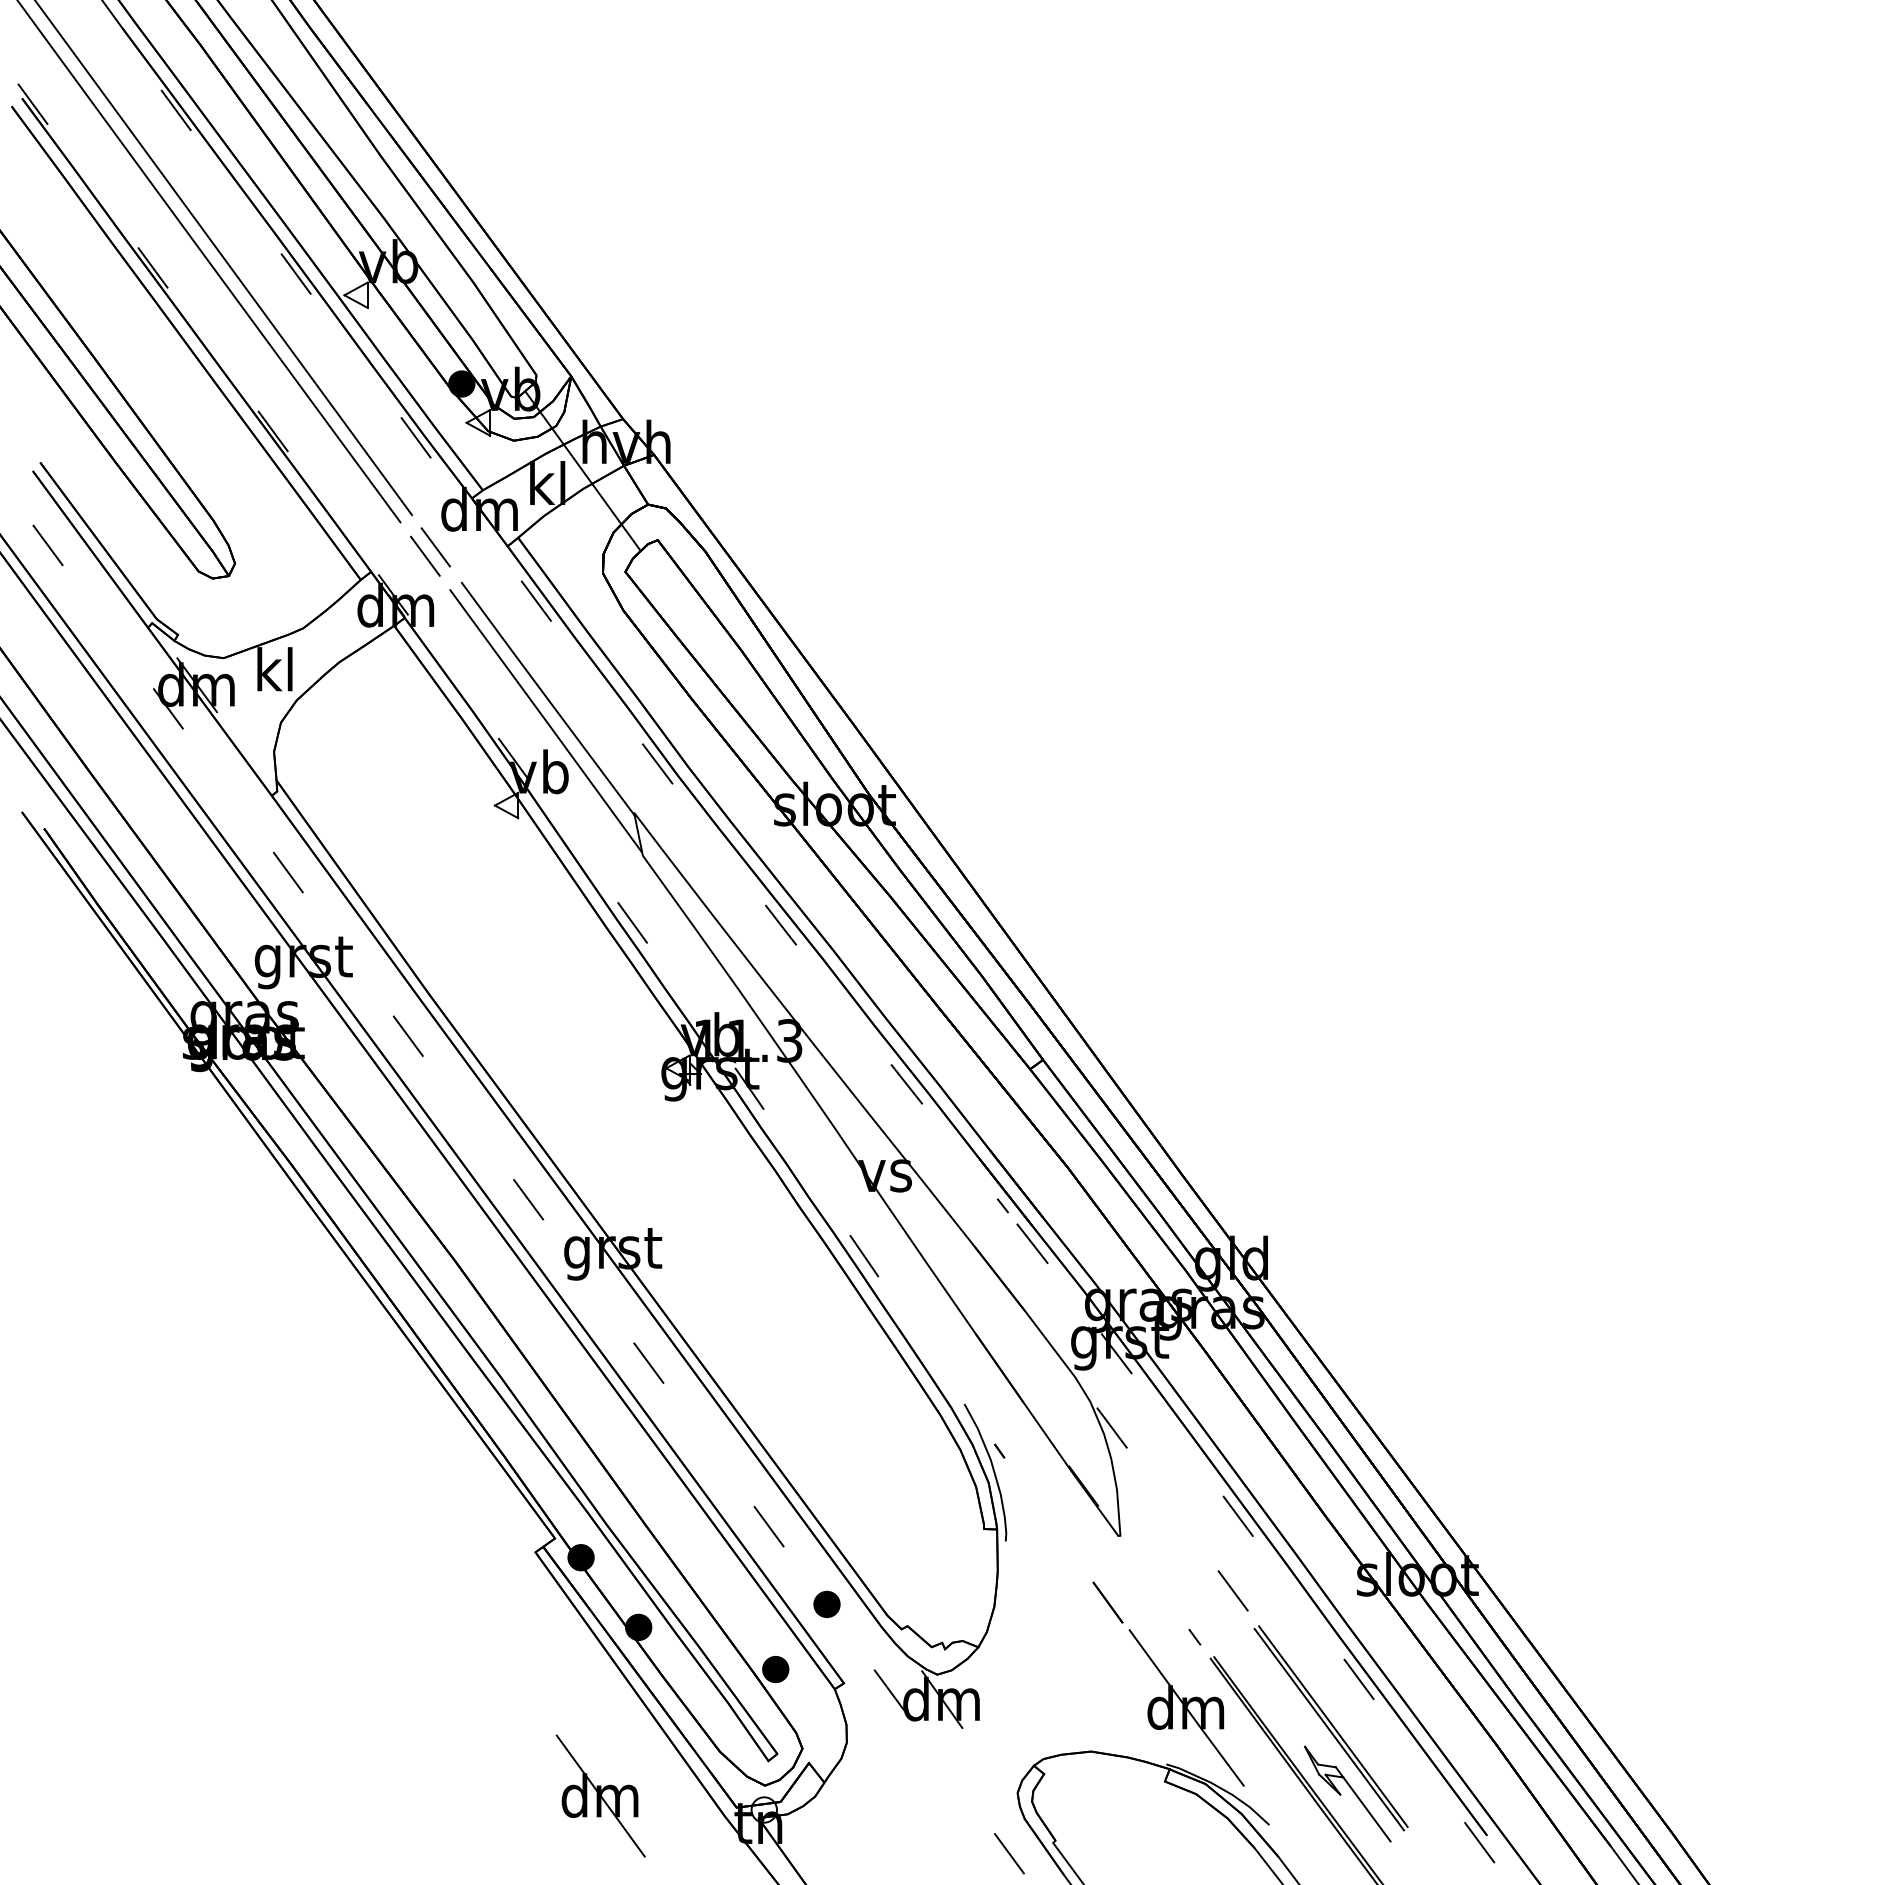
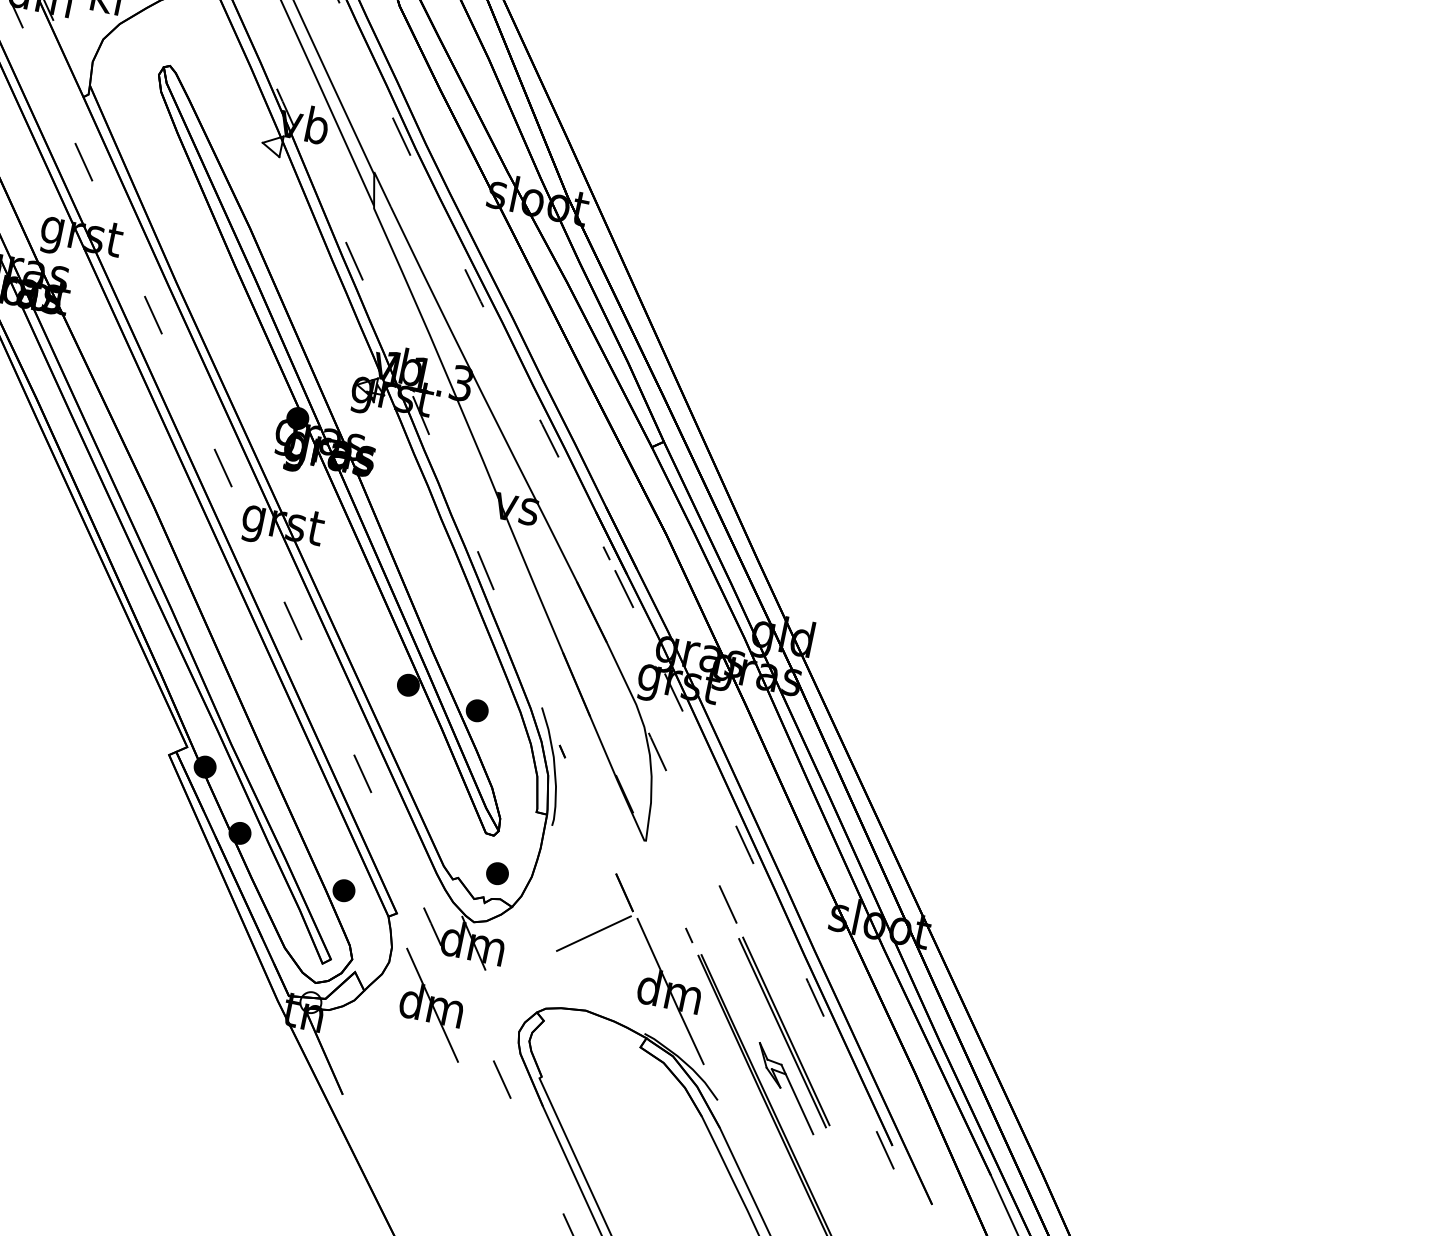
part: (649, 1152) -> (329, 450), added
part: (826, 1603) -> (497, 872), moved
line: (1081, 1658) -> (593, 933), added
part: (600, 1795) -> (432, 1004), moved

